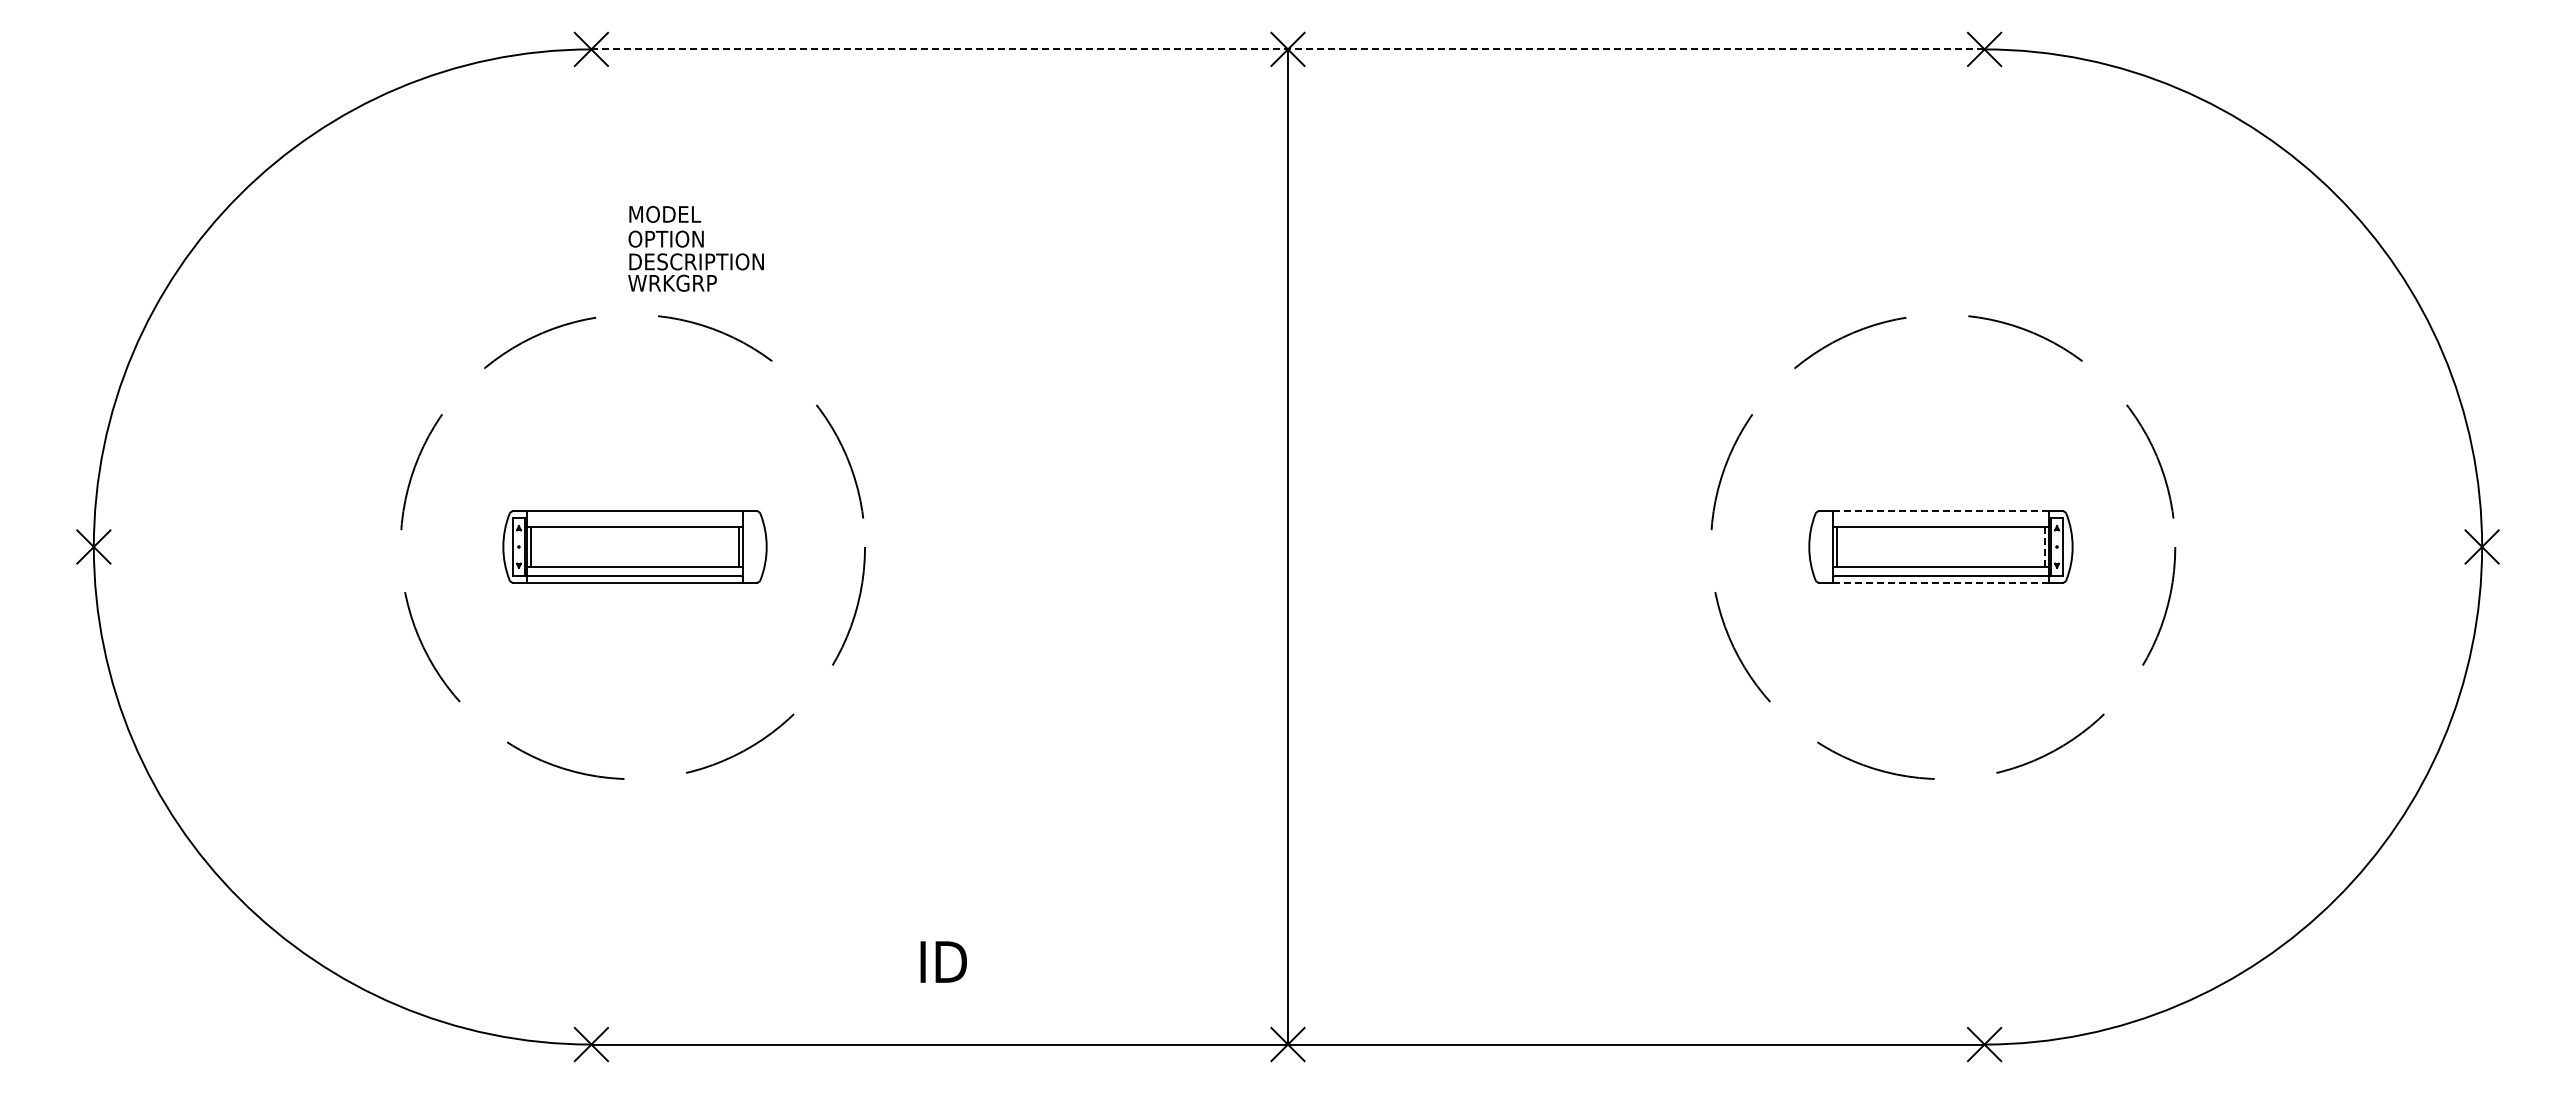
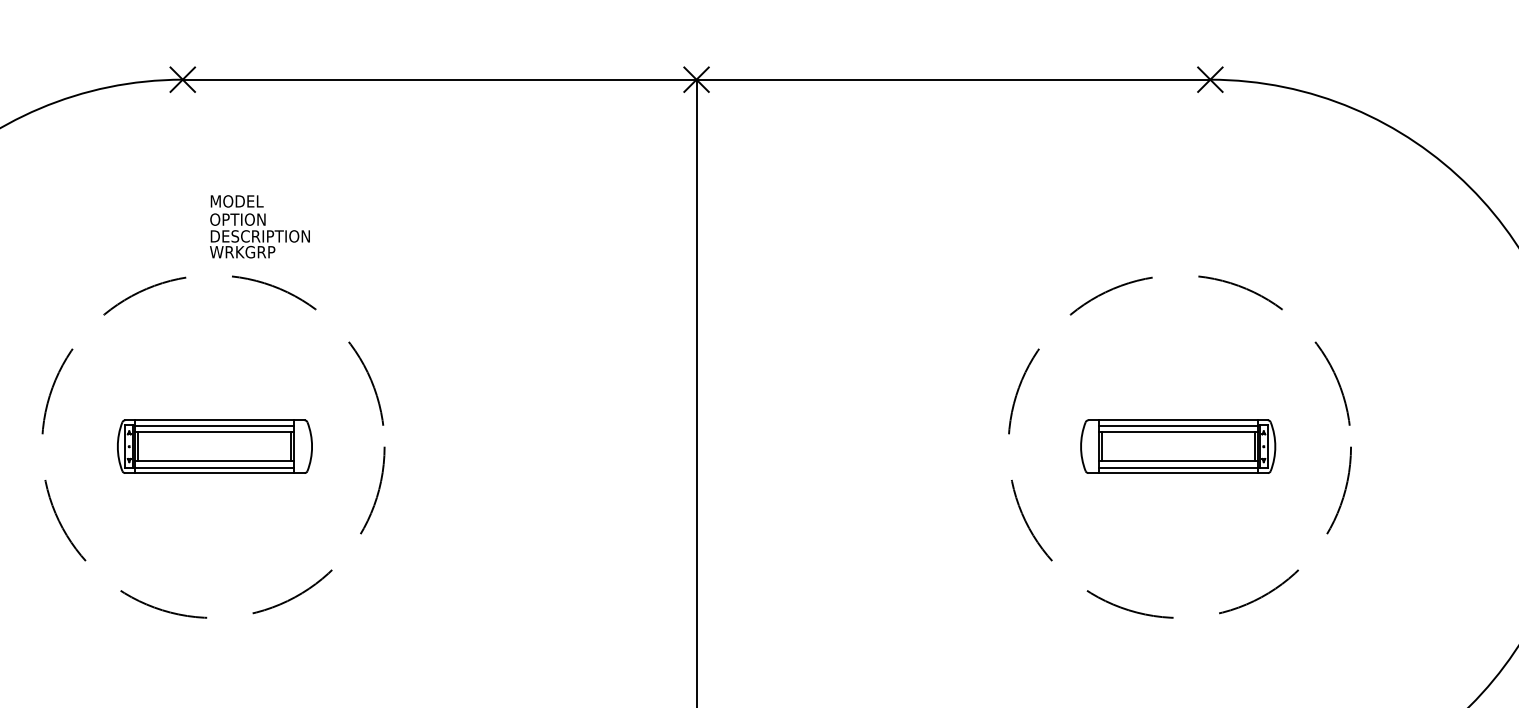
line: (1287, 49) -> (696, 79), dashed -> solid
line: (1941, 511) -> (1178, 420), dashed -> solid
line: (634, 518) -> (214, 425), added
line: (1940, 518) -> (1177, 425), added
line: (2044, 547) -> (1254, 447), dashed -> solid
line: (1941, 582) -> (1178, 472), dashed -> solid

